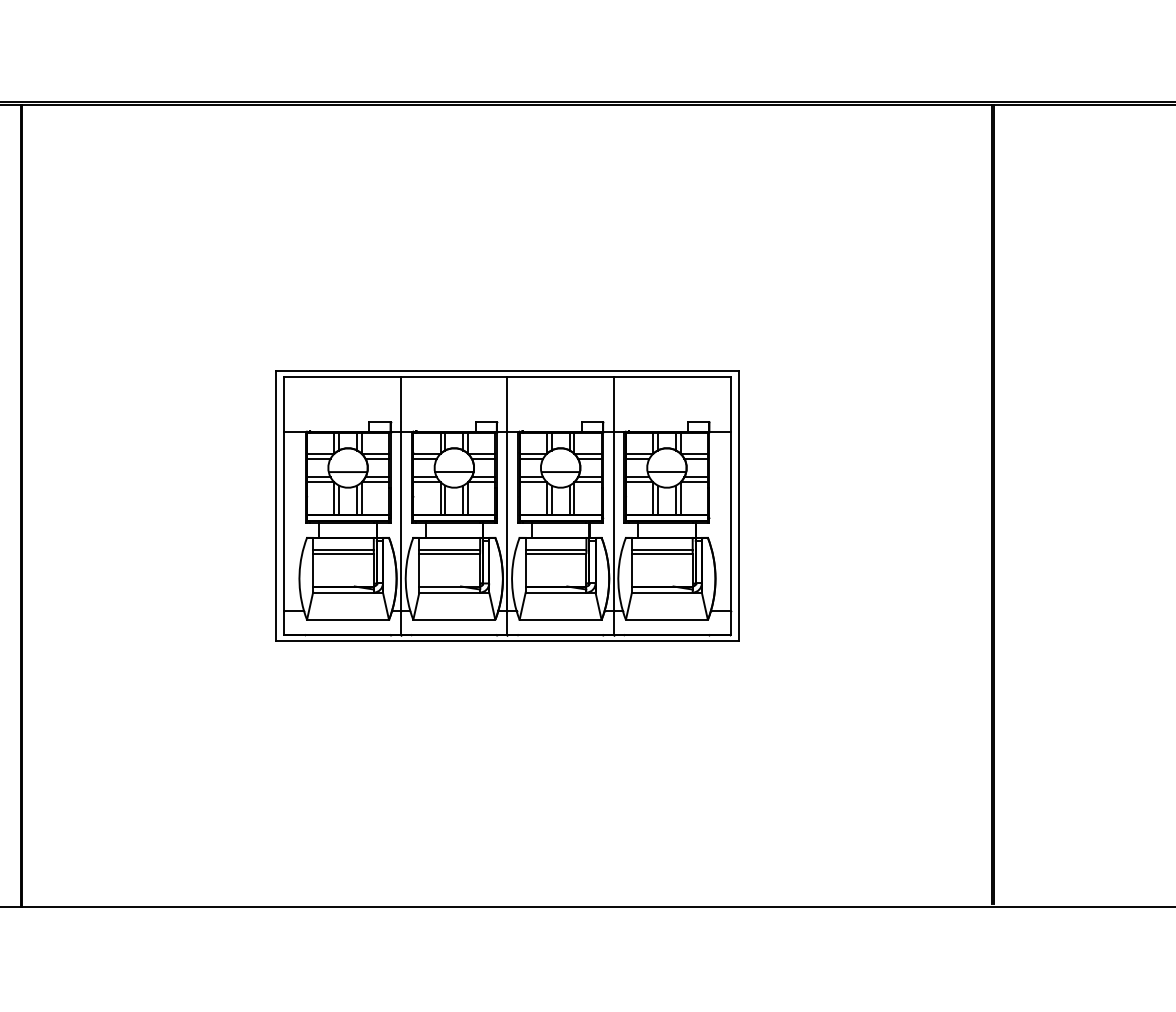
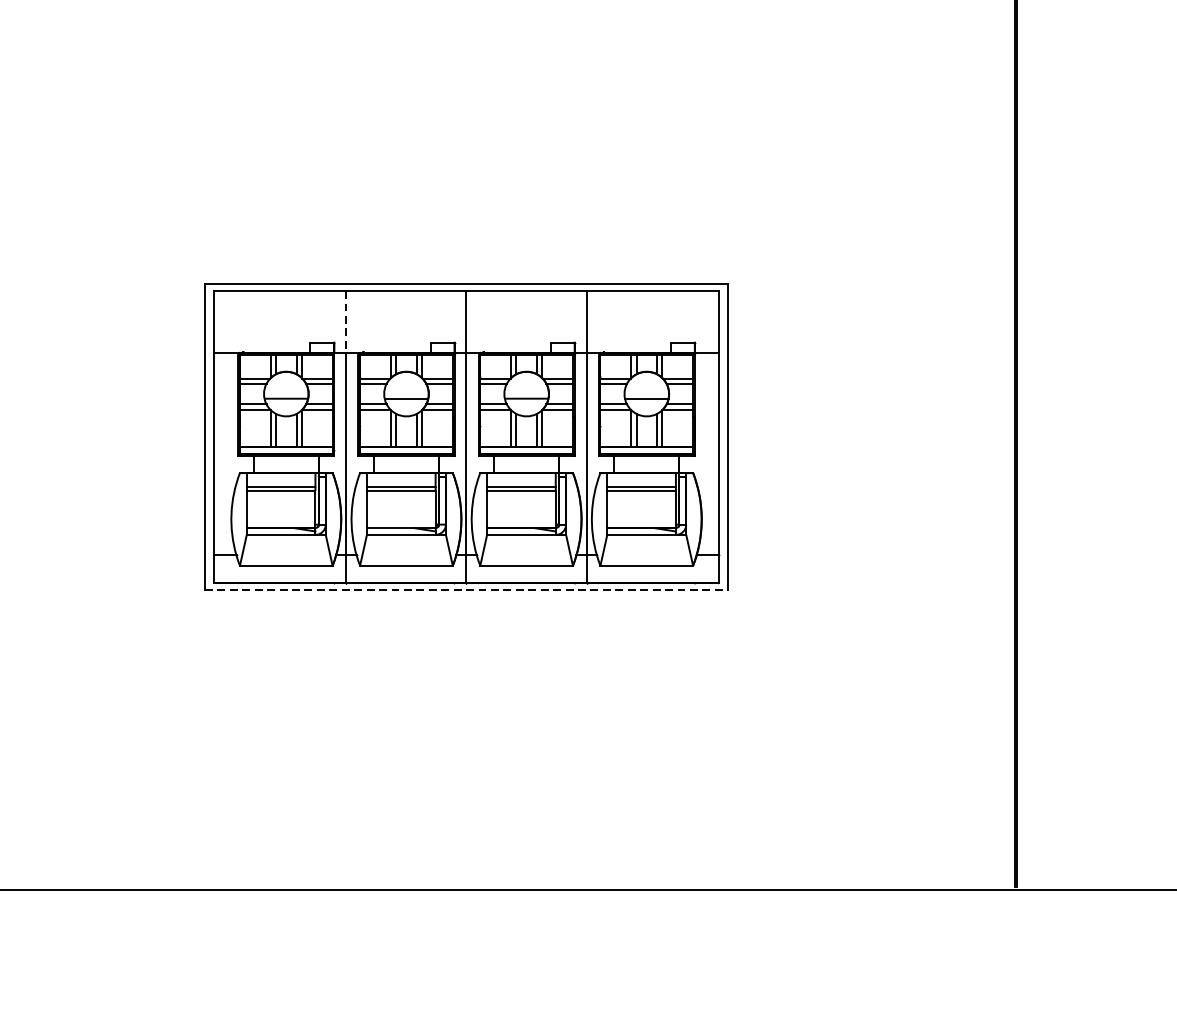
line: (401, 404) -> (346, 322), solid -> dashed
line: (507, 641) -> (466, 590), solid -> dashed

